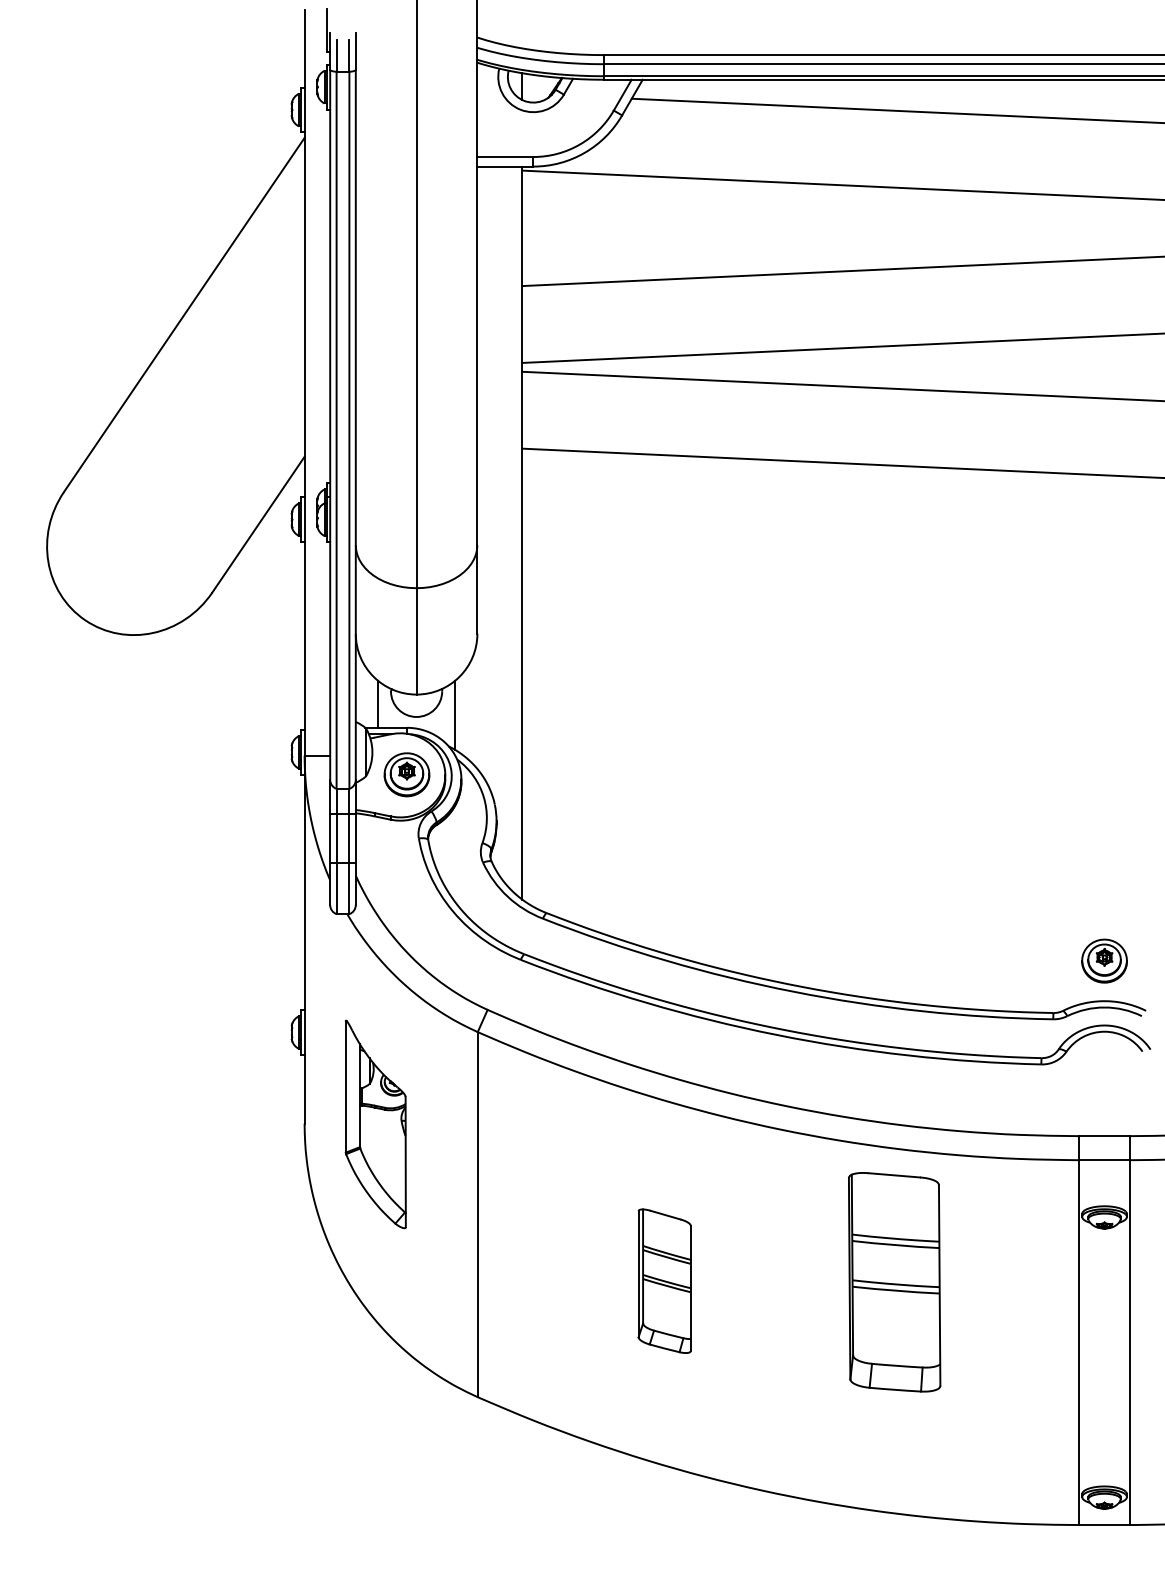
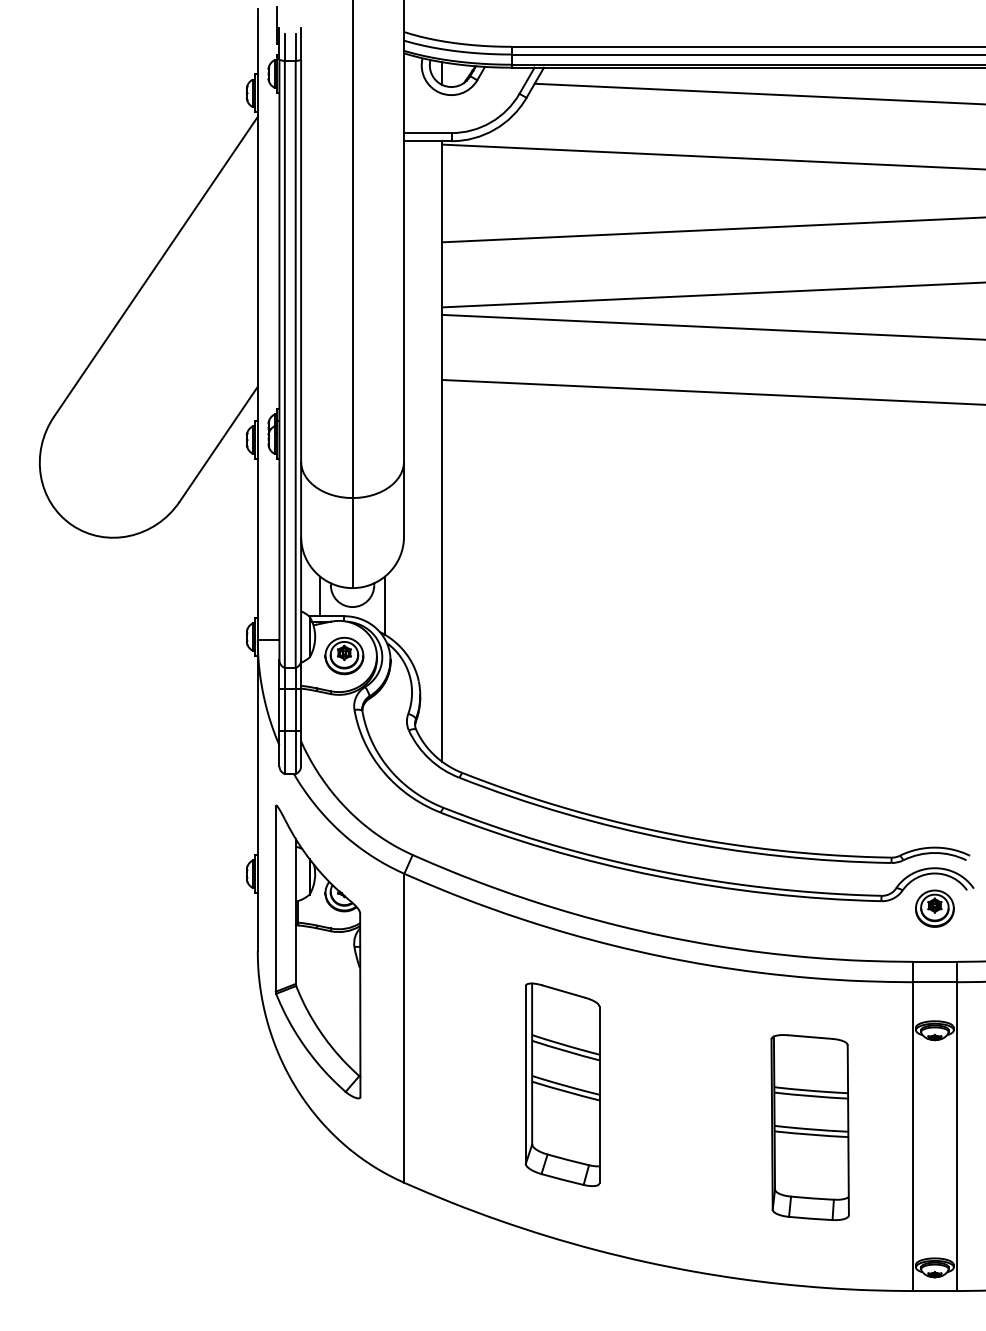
part: (1104, 960) -> (934, 908), moved
part: (375, 1123) -> (317, 951), size x1.67
part: (664, 1281) -> (562, 1084), size x1.67
part: (893, 1282) -> (809, 1127), moved

